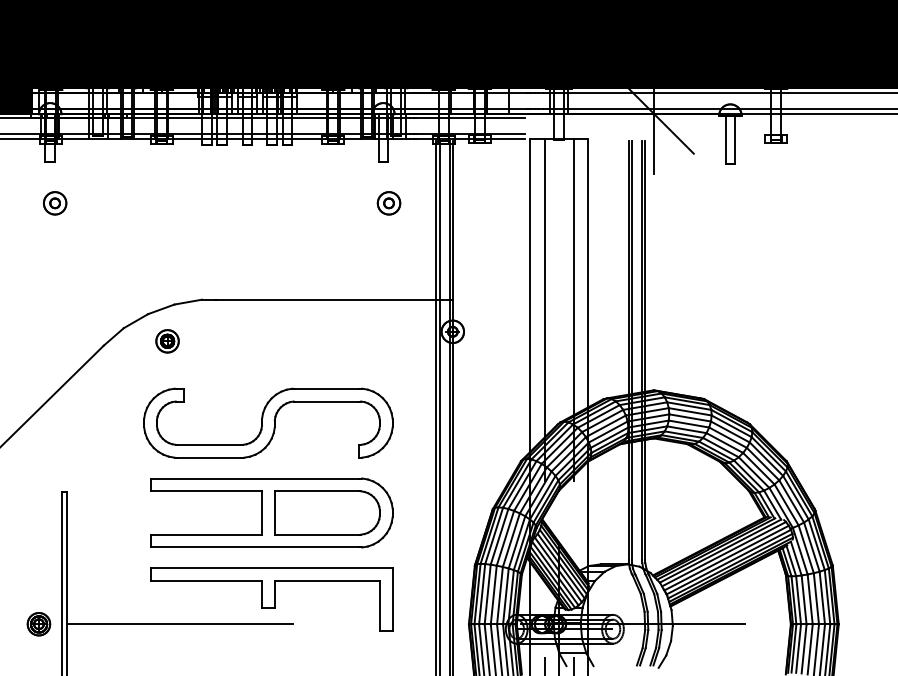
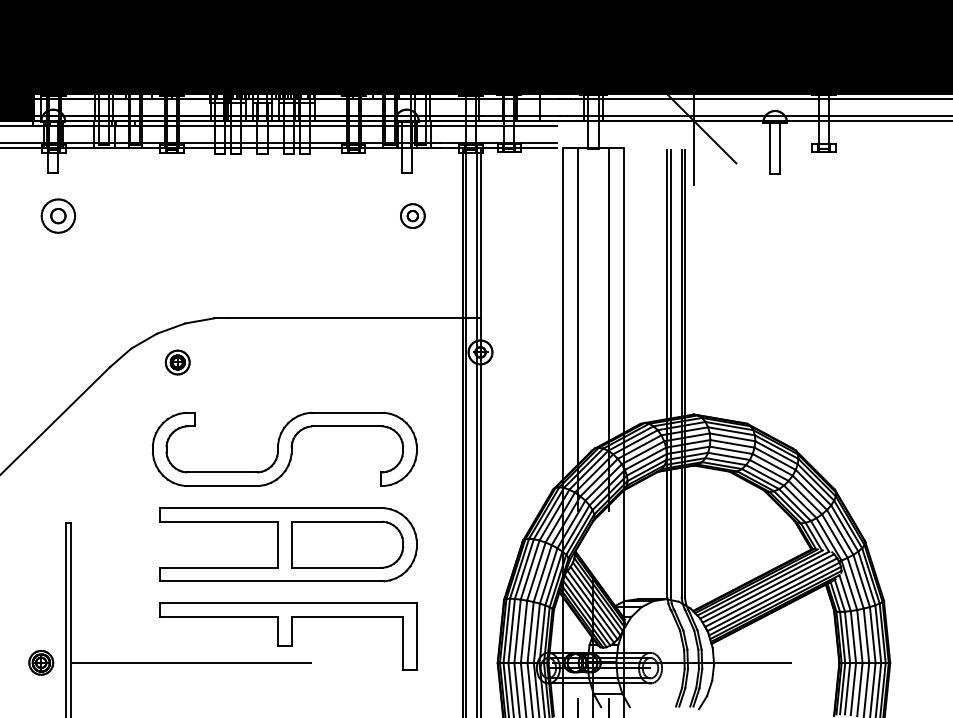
part: (55, 202) -> (58, 215), size x1.4

